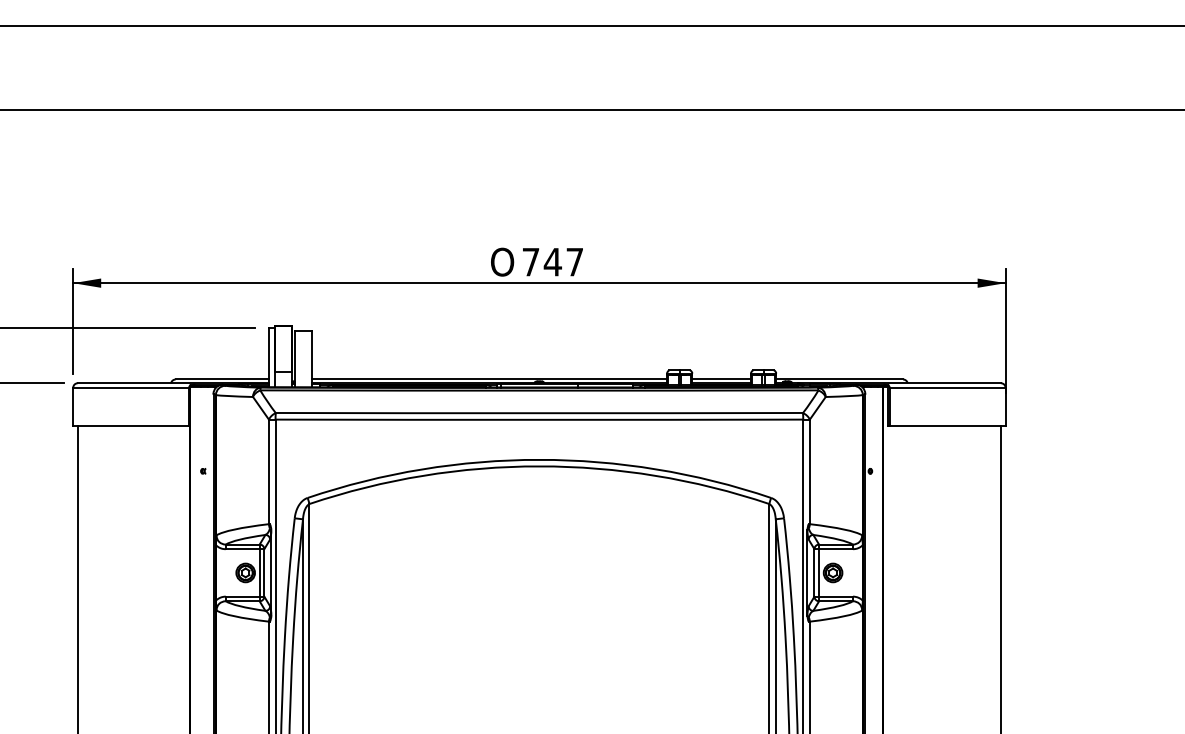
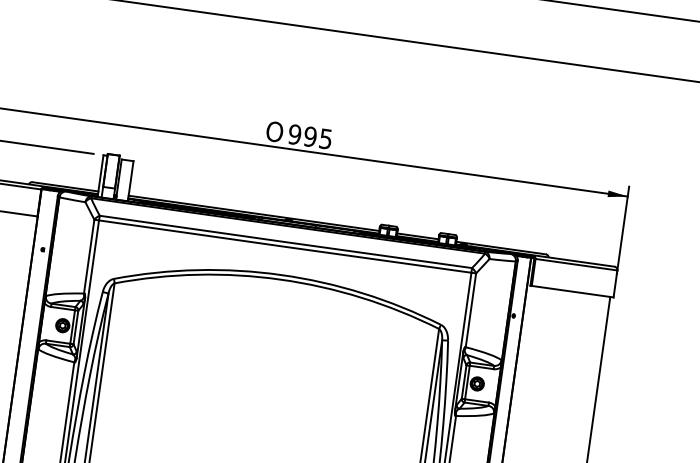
text: (552, 261) -> (310, 136), 747 -> 995

